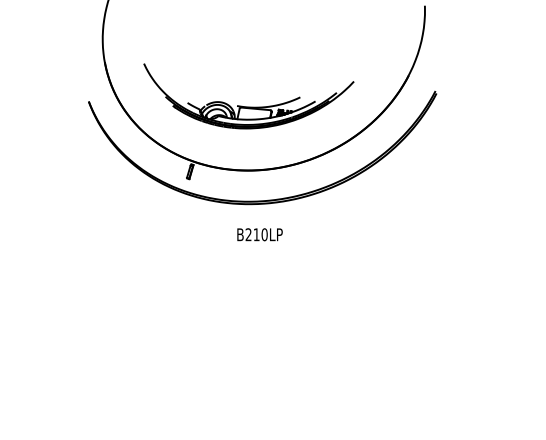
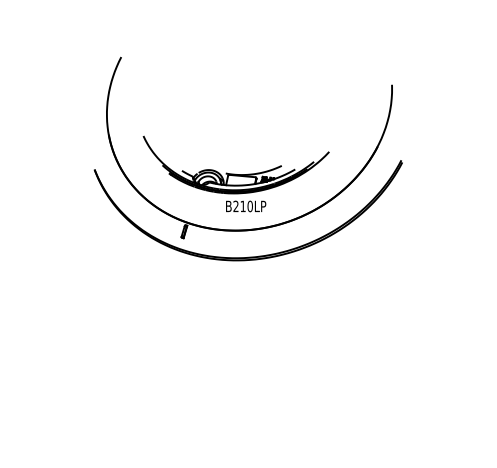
text: (260, 234) -> (246, 206), moved

